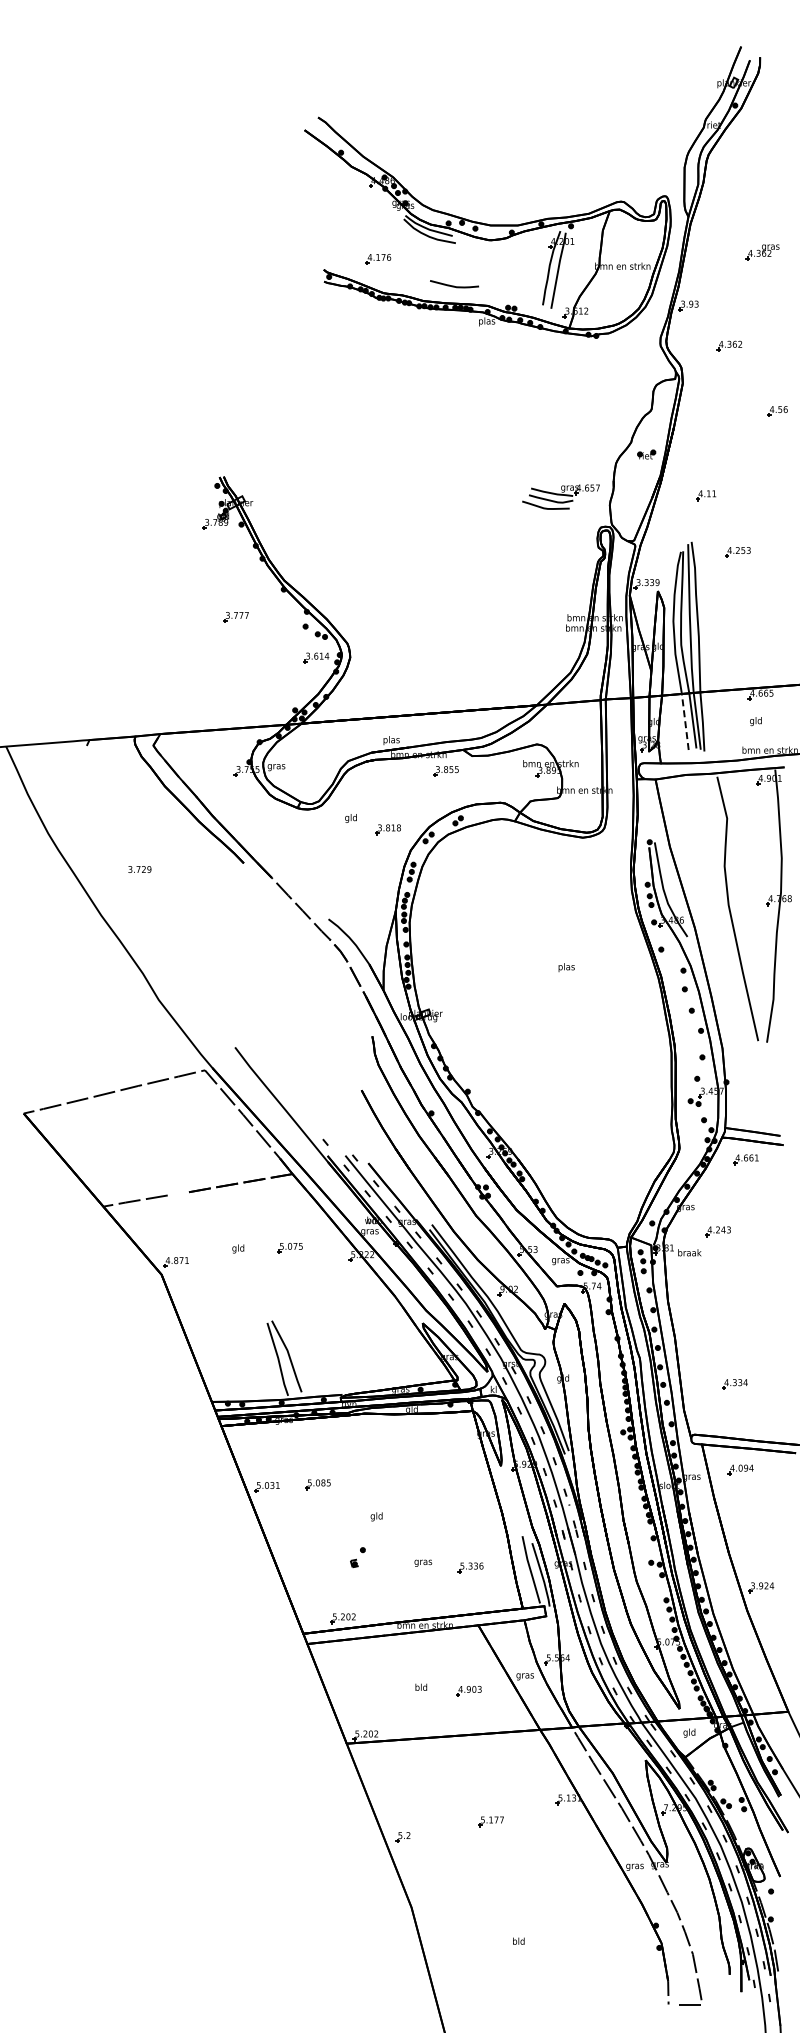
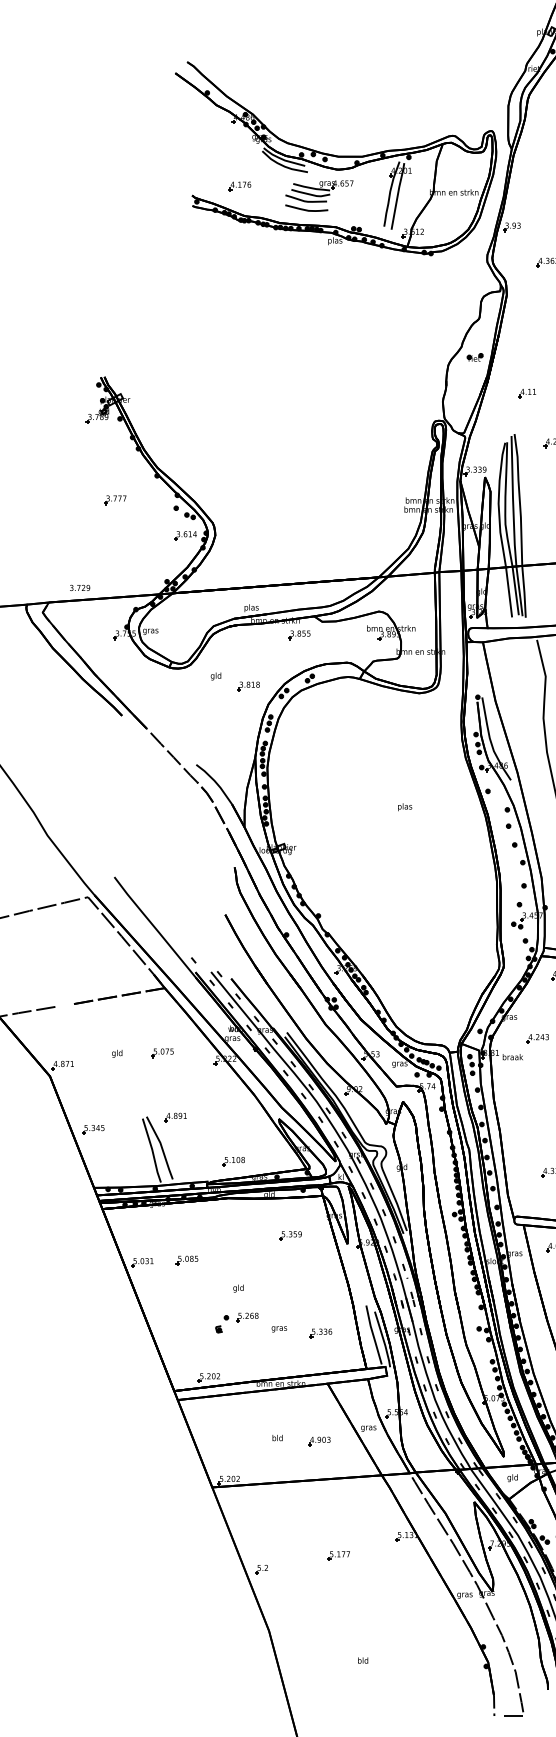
part: (560, 496) -> (319, 190), moved
line: (685, 721) -> (509, 591), dashed -> solid
text: (139, 869) -> (79, 587), moved
part: (304, 1321) -> (175, 1117), added
part: (210, 1335) -> (92, 1129), added
part: (370, 1371) -> (233, 1161), added
part: (435, 1456) -> (290, 1235), added
part: (386, 1549) -> (247, 1317), added

